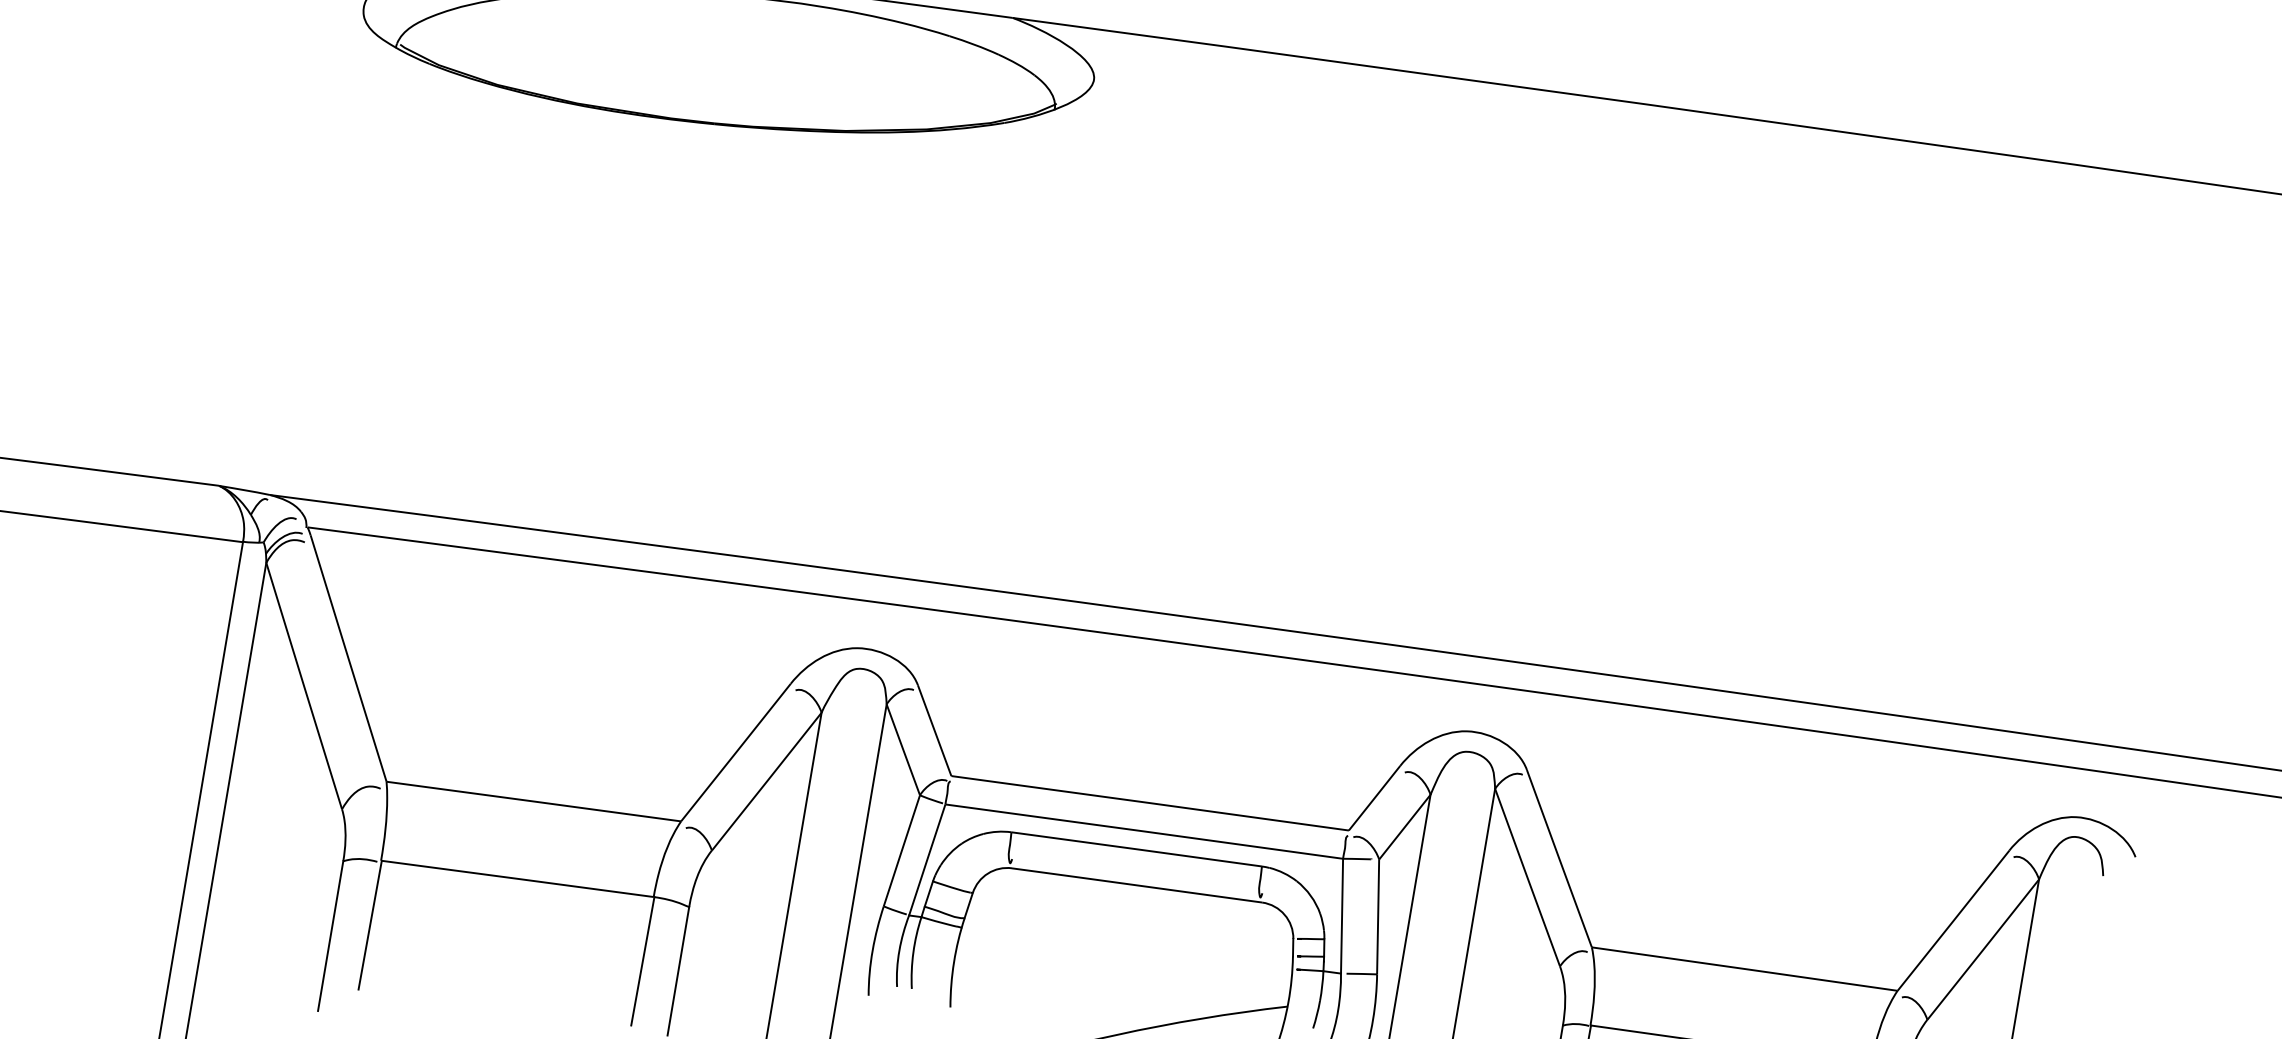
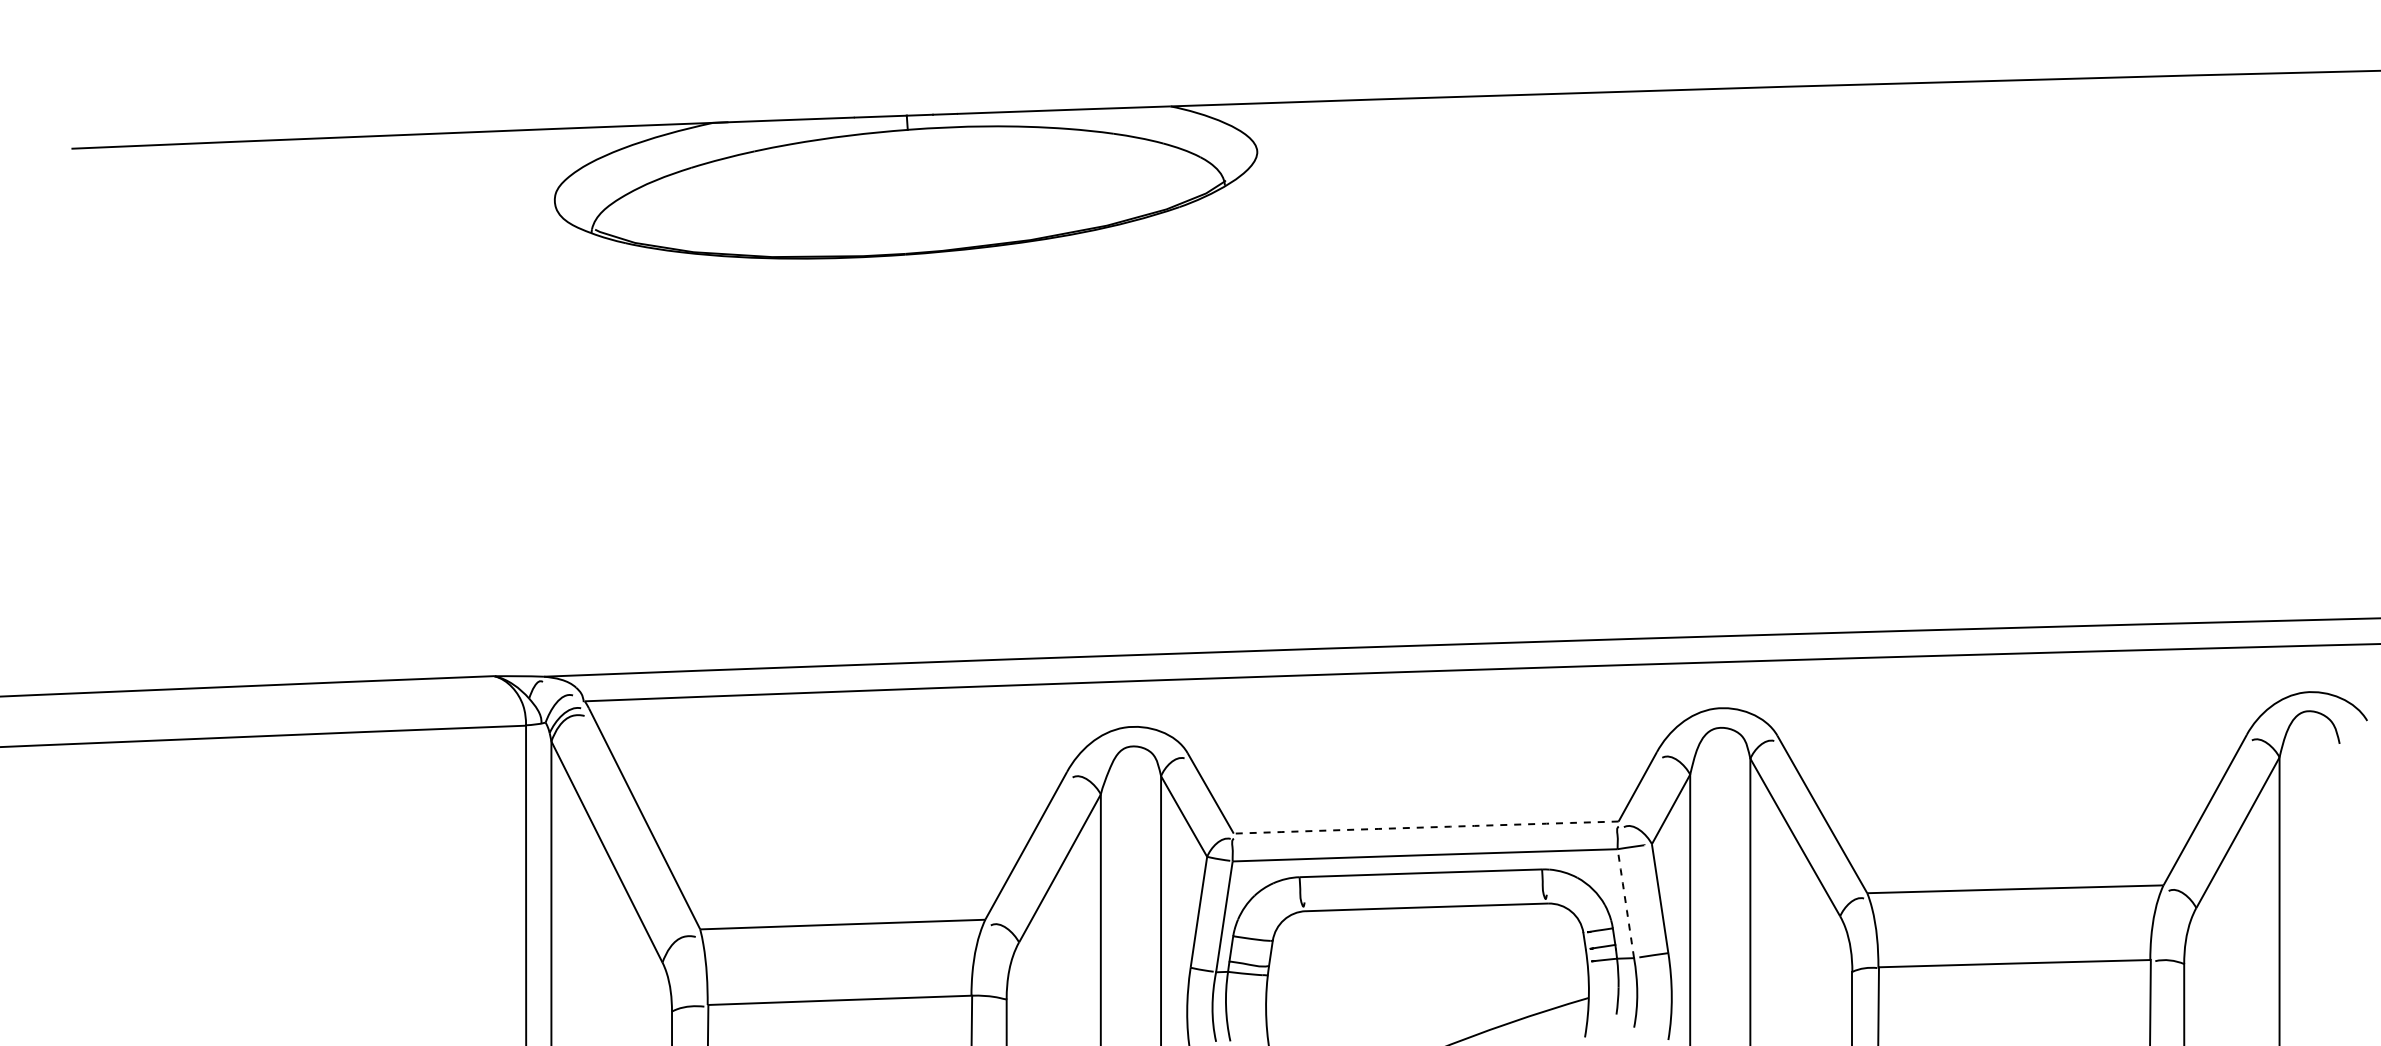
arc: (1150, 803) -> (1426, 827), solid -> dashed
arc: (1341, 915) -> (1625, 903), solid -> dashed

